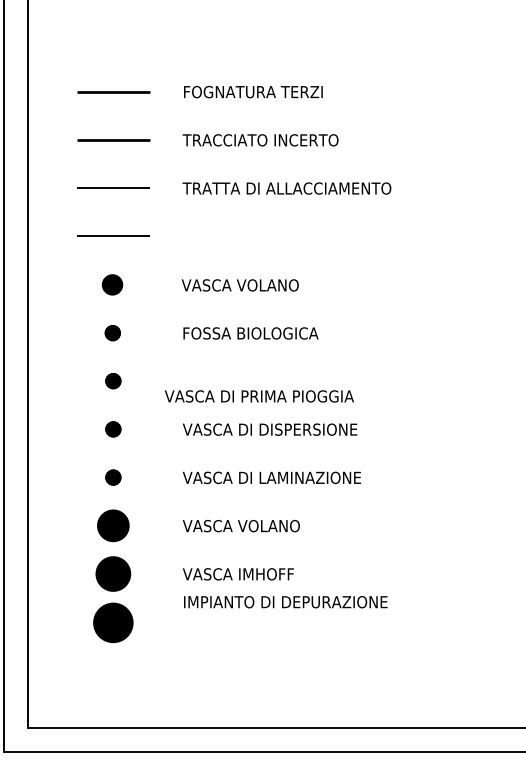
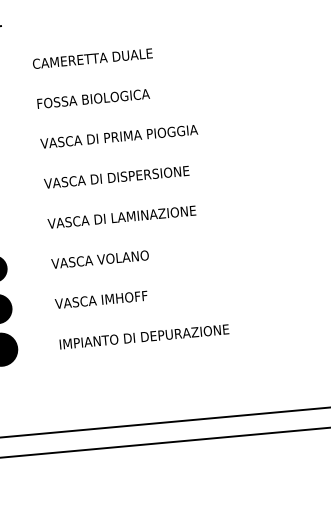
text: (253, 285) -> (92, 58), VASCA VOLANO -> CAMERETTA DUALE
text: (258, 396) -> (118, 136), moved
text: (285, 602) -> (144, 337), moved

